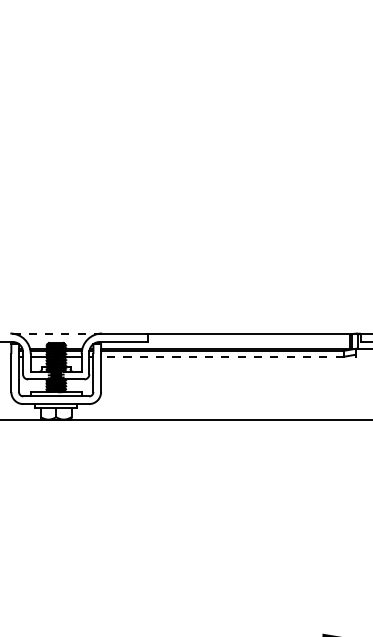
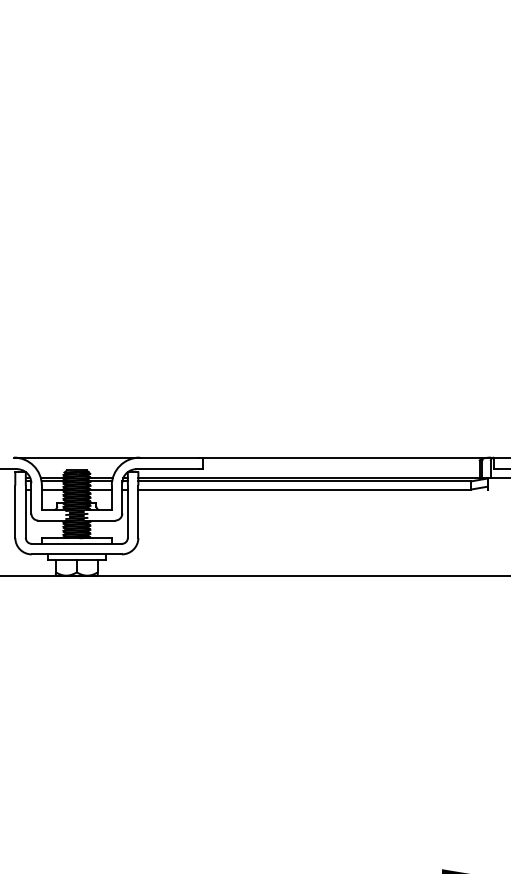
line: (55, 333) -> (76, 457), dashed -> solid
line: (222, 356) -> (304, 489), dashed -> solid

